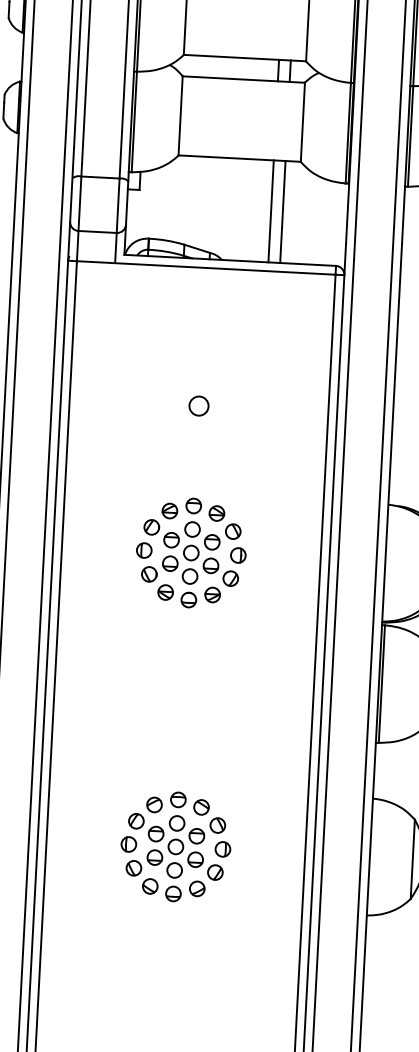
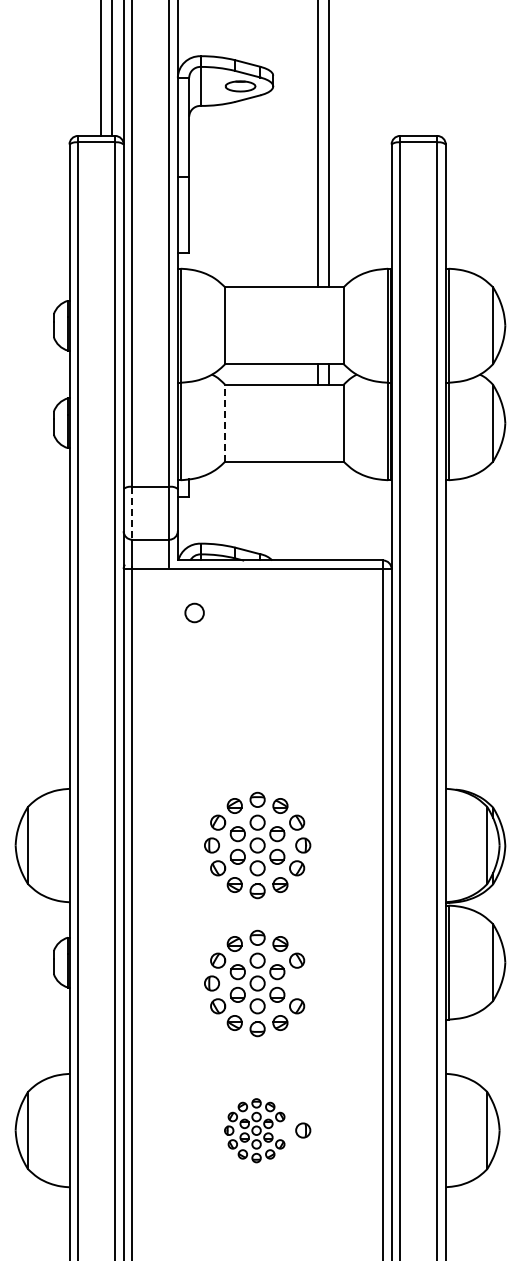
line: (181, 115) -> (225, 422), solid -> dashed
line: (80, 203) -> (132, 513), solid -> dashed
line: (271, 210) -> (317, 510), removed
line: (282, 211) -> (328, 510), removed
circle: (198, 405) -> (194, 612), moved
part: (180, 695) -> (254, 983), added
part: (172, 846) -> (254, 1130), size x0.6

